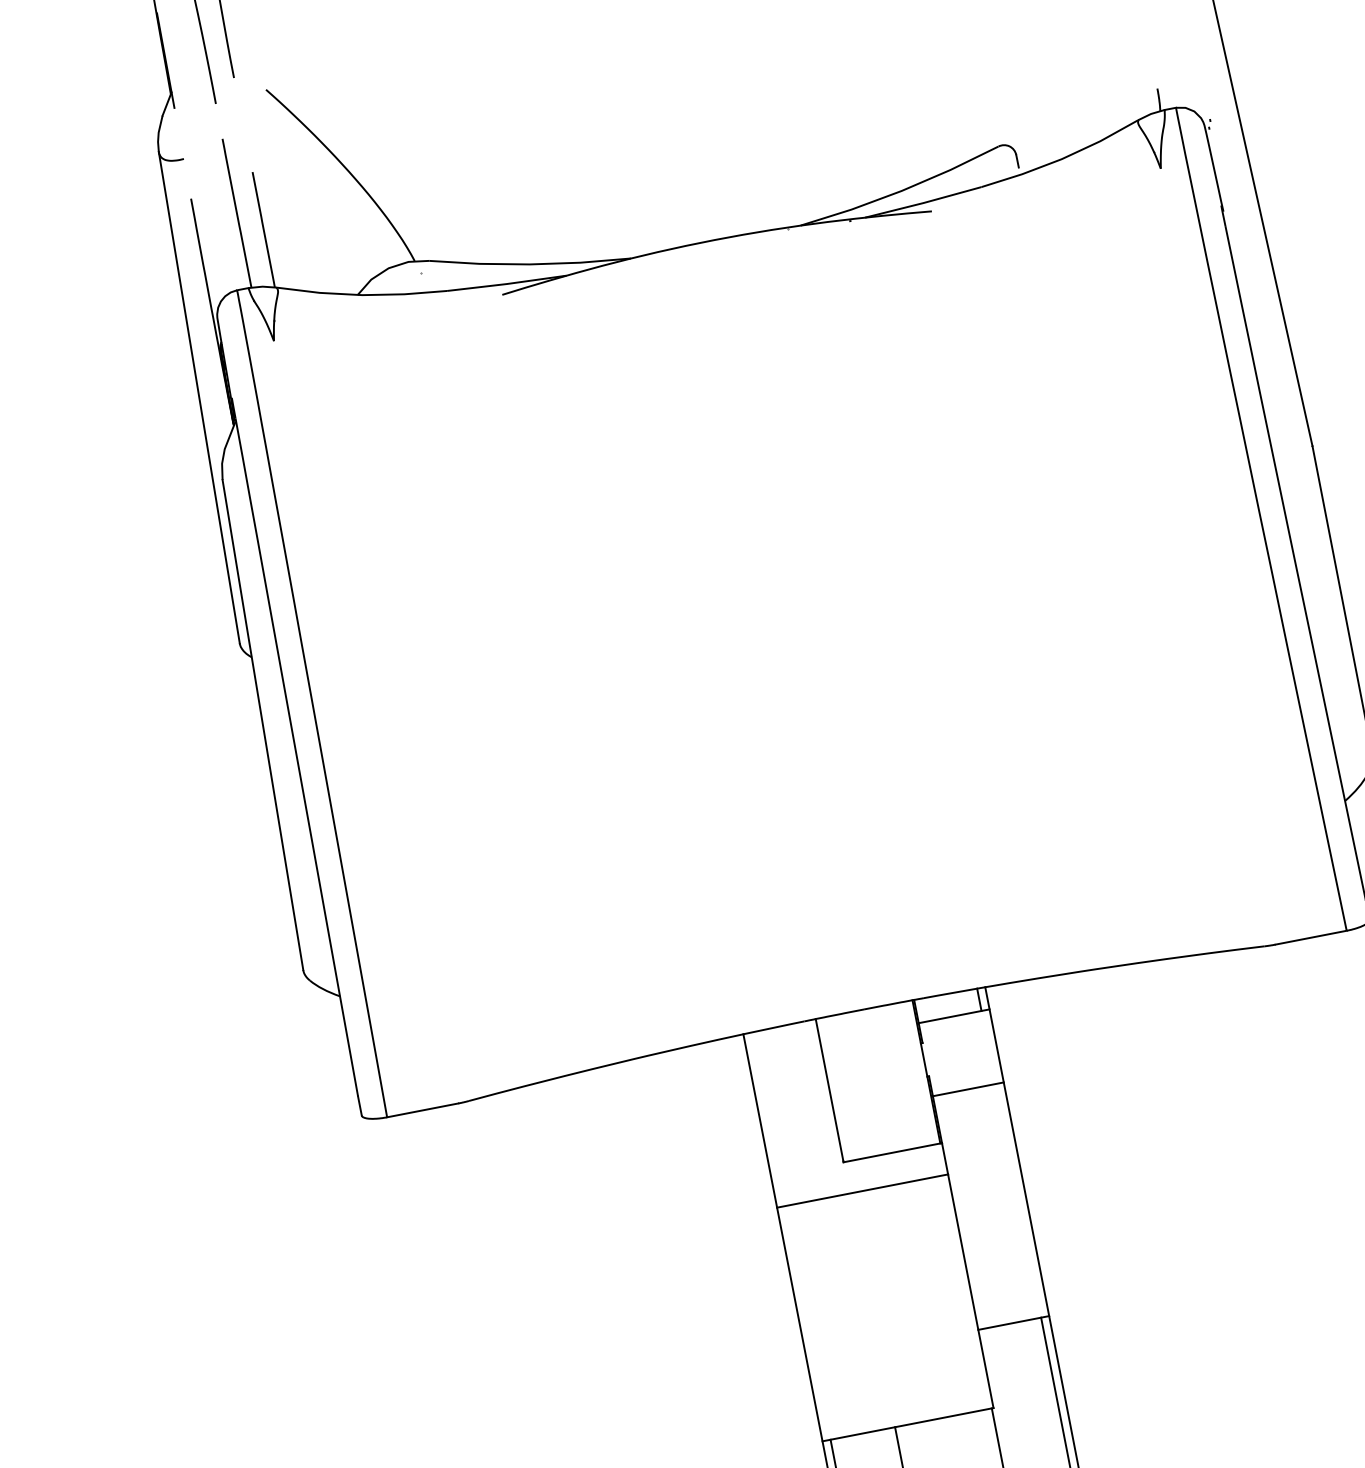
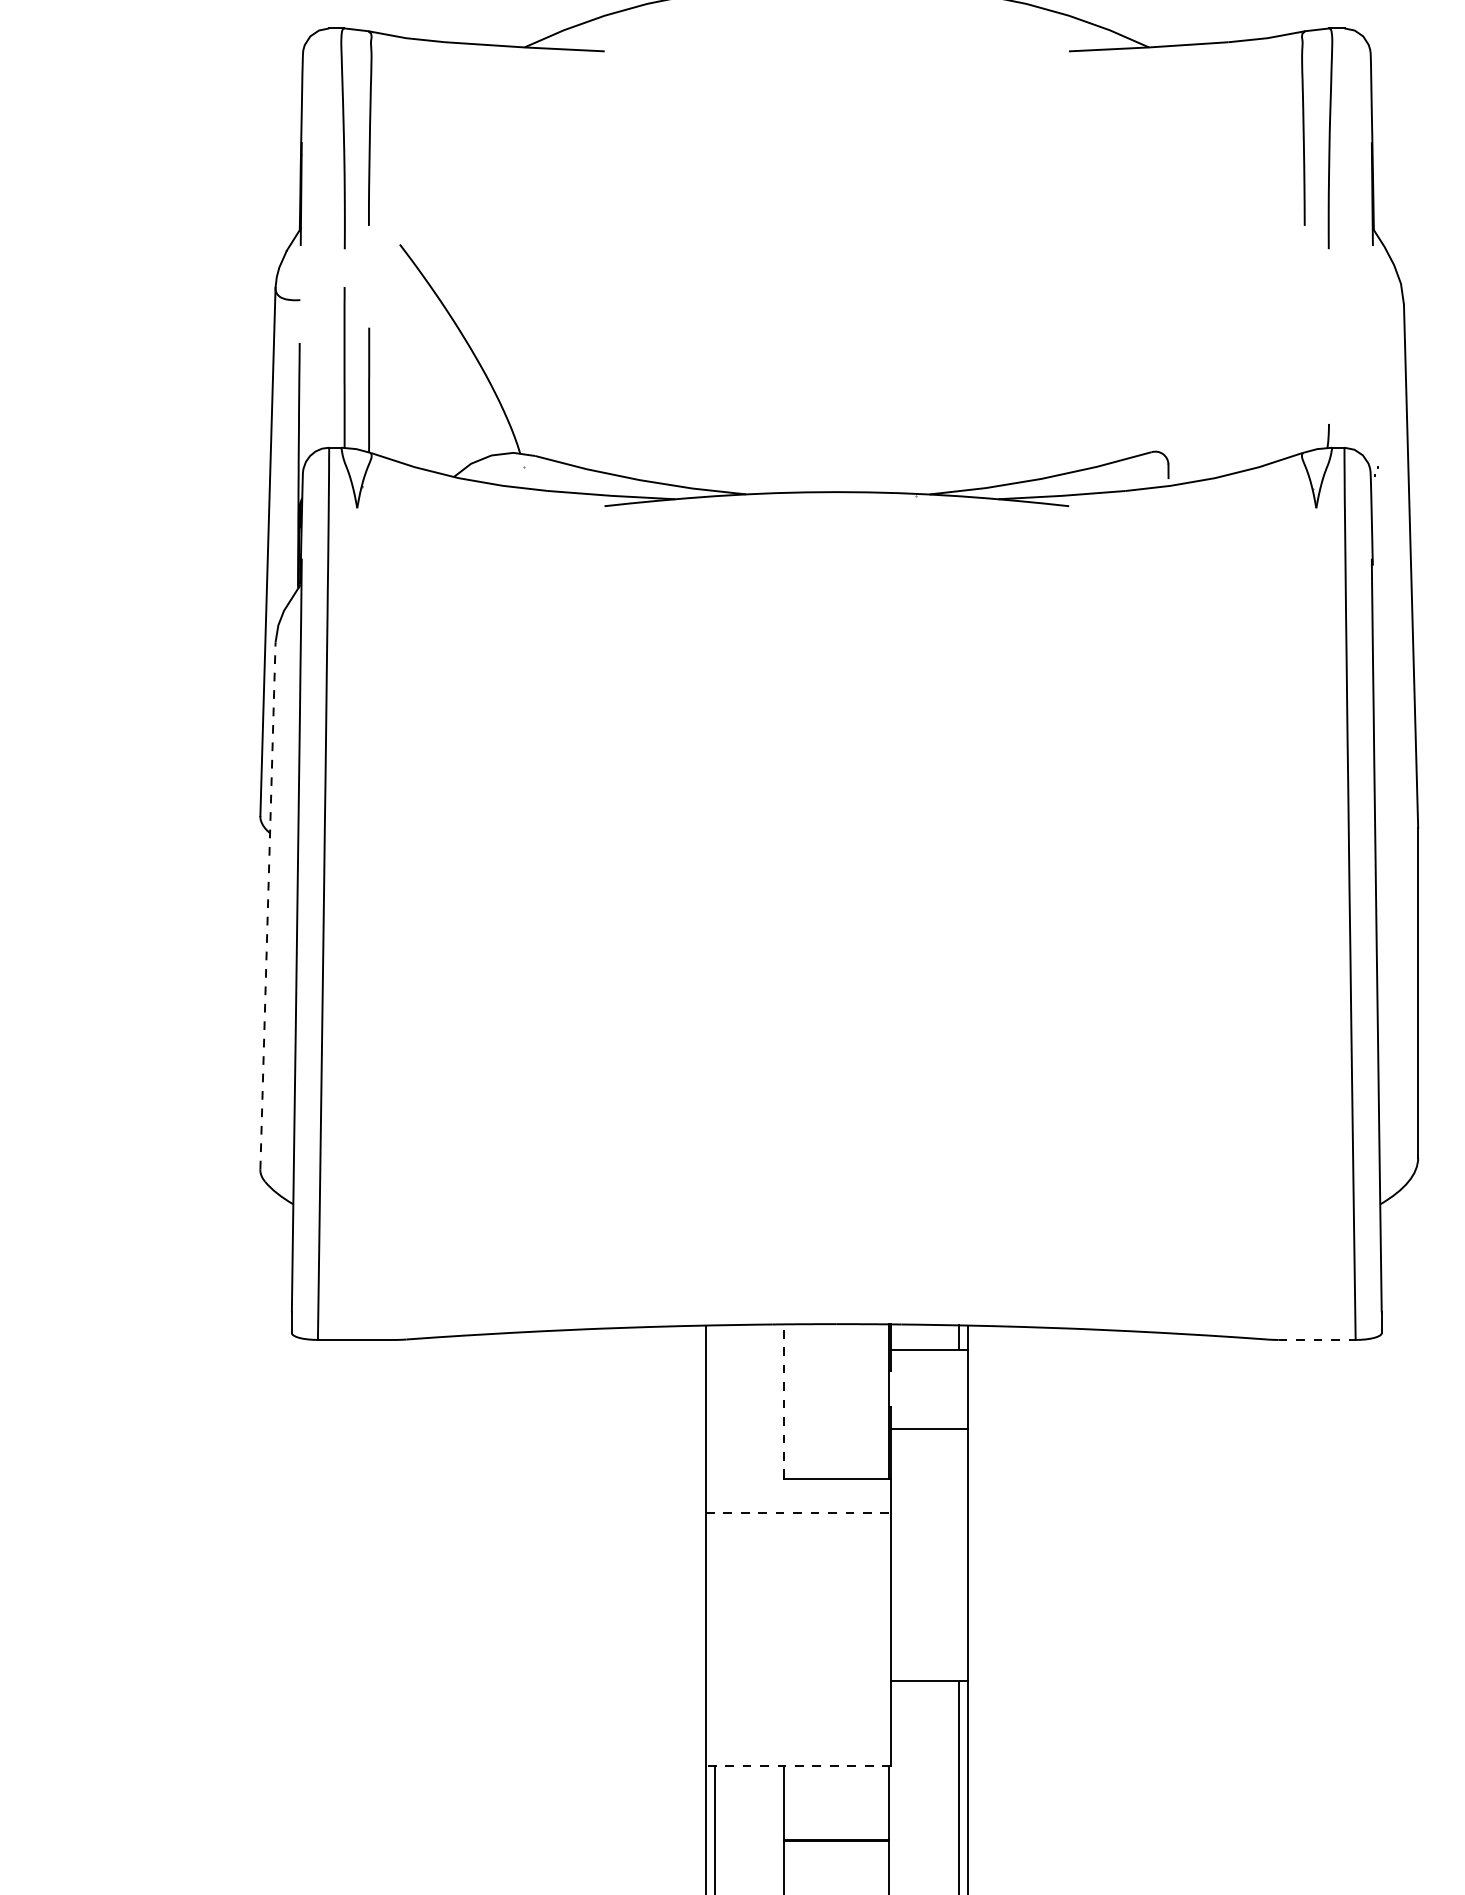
line: (262, 724) -> (267, 905), solid -> dashed
line: (1311, 937) -> (1317, 1339), solid -> dashed
line: (829, 1090) -> (784, 1401), solid -> dashed
line: (862, 1191) -> (798, 1513), solid -> dashed
line: (907, 1424) -> (797, 1765), solid -> dashed

